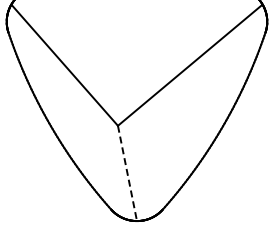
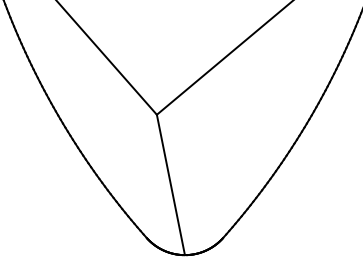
line: (127, 173) -> (170, 185), dashed -> solid

